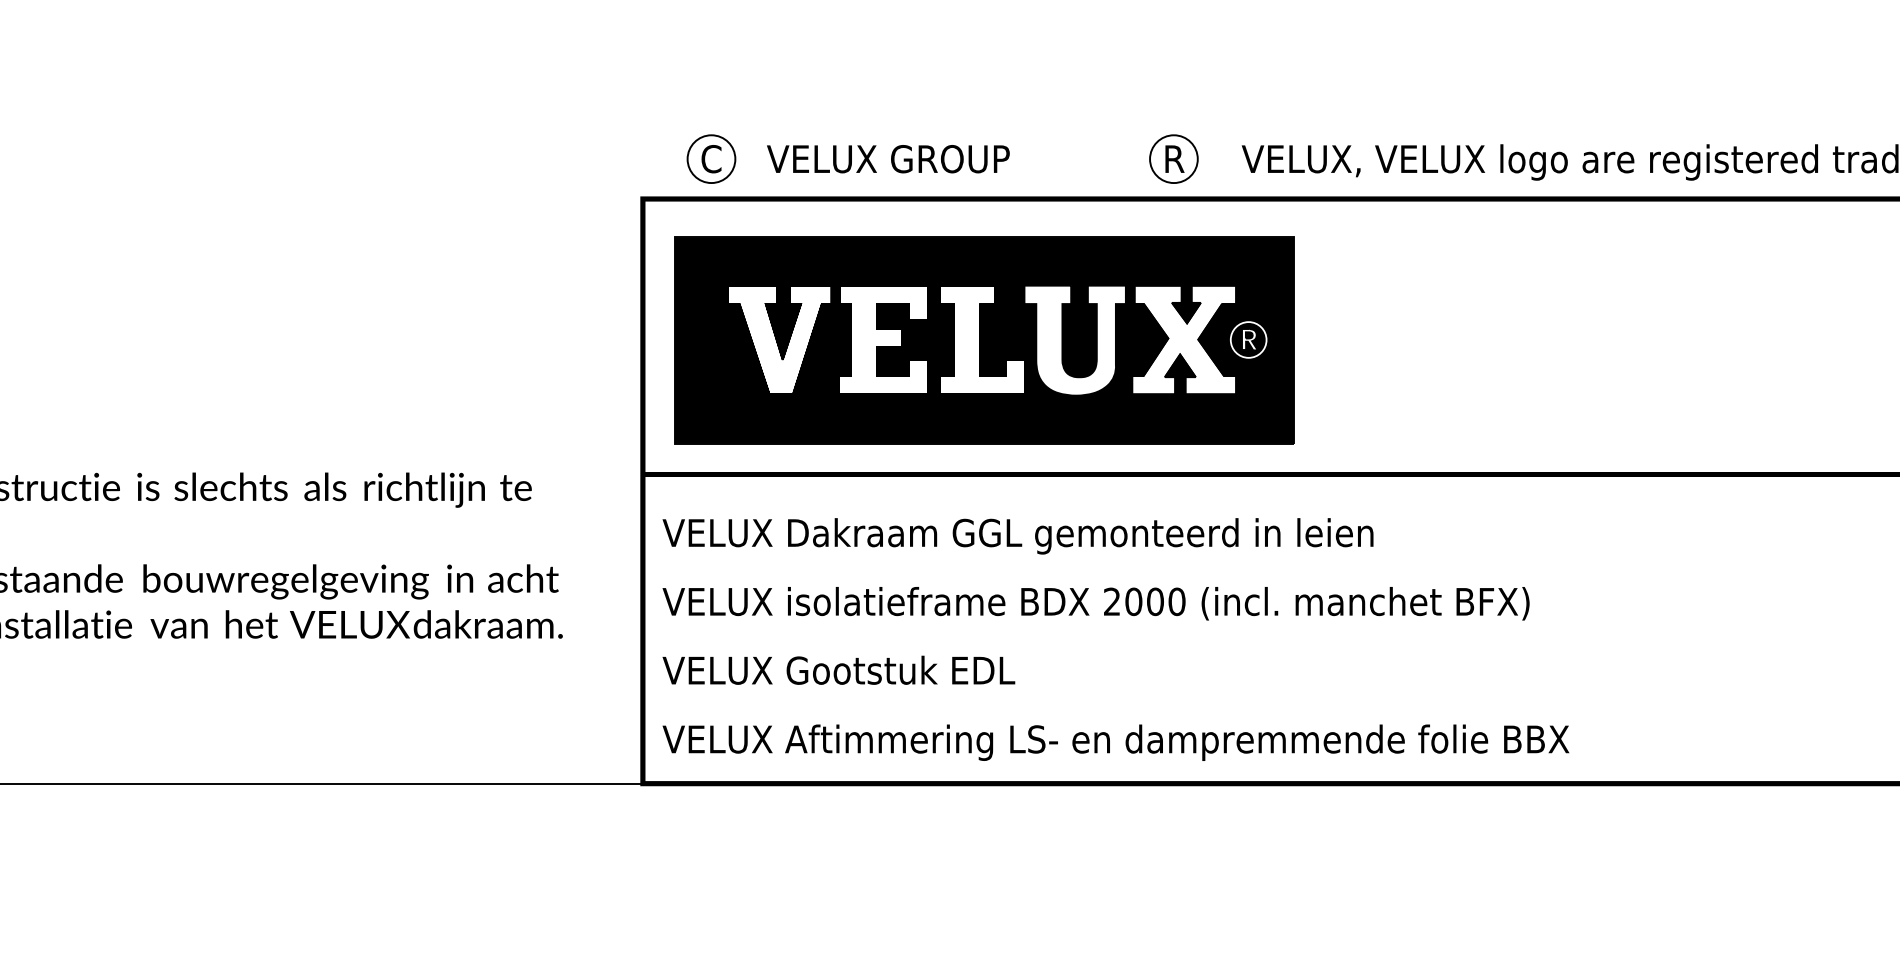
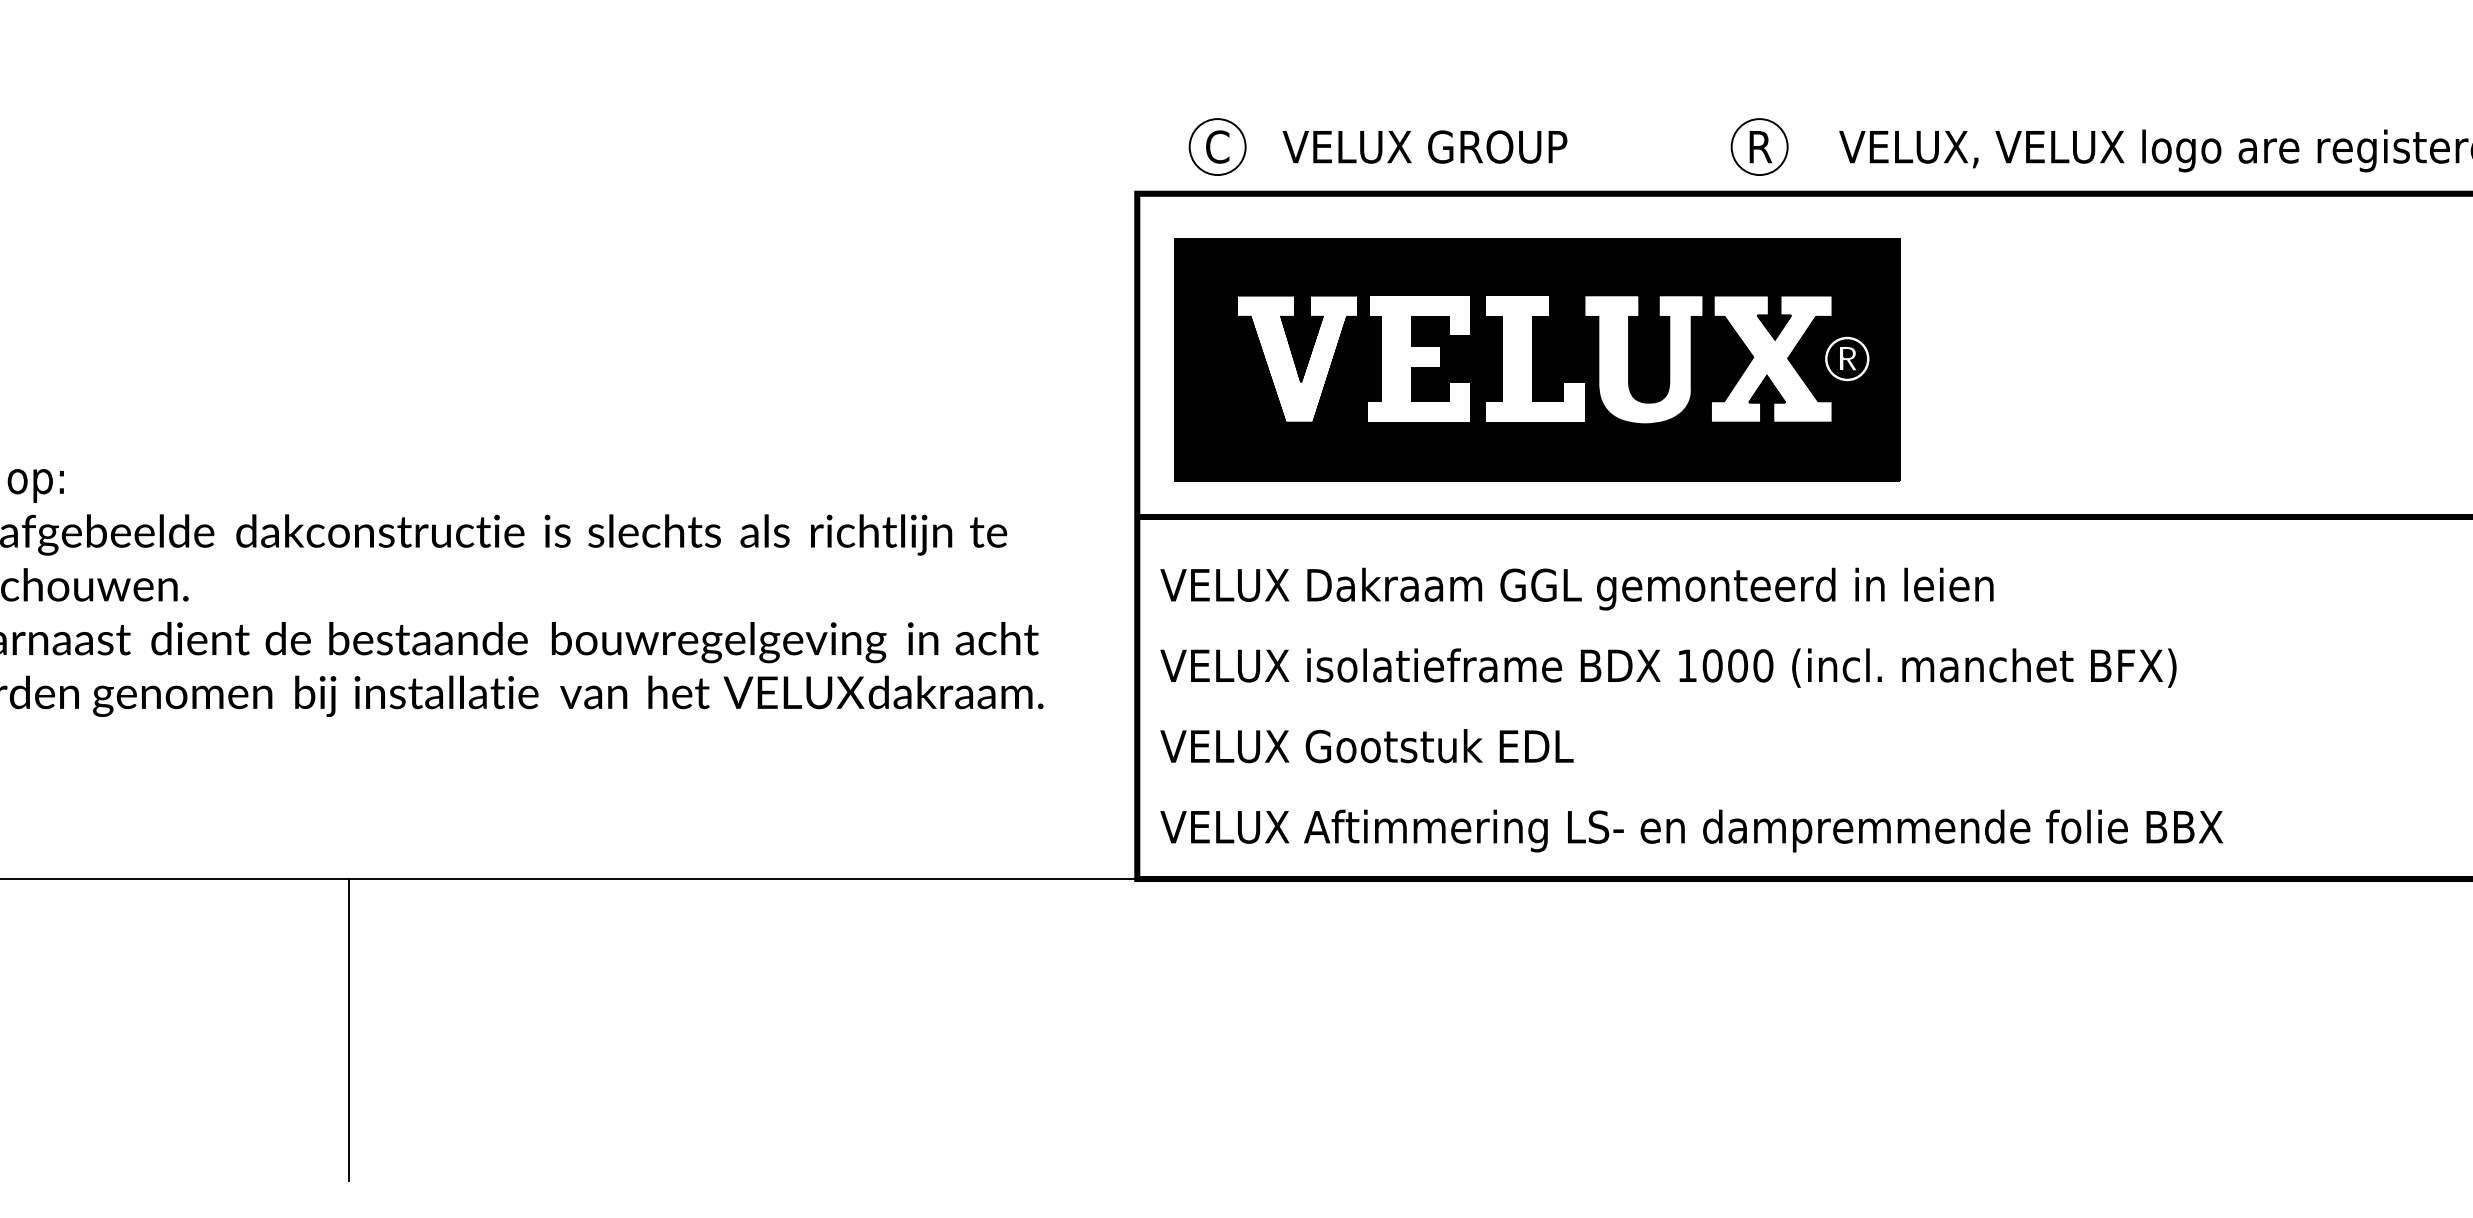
text: (1111, 601) -> (1686, 665), 2000 -> 1000

